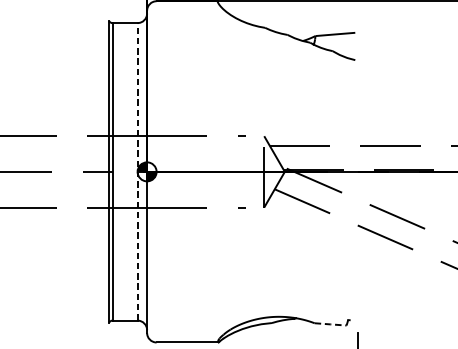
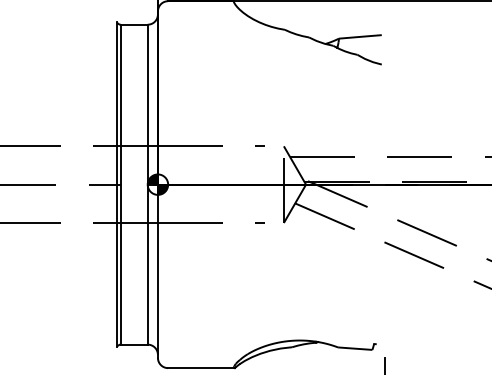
line: (137, 171) -> (147, 184), dashed -> solid
line: (330, 324) -> (355, 348), dashed -> solid

